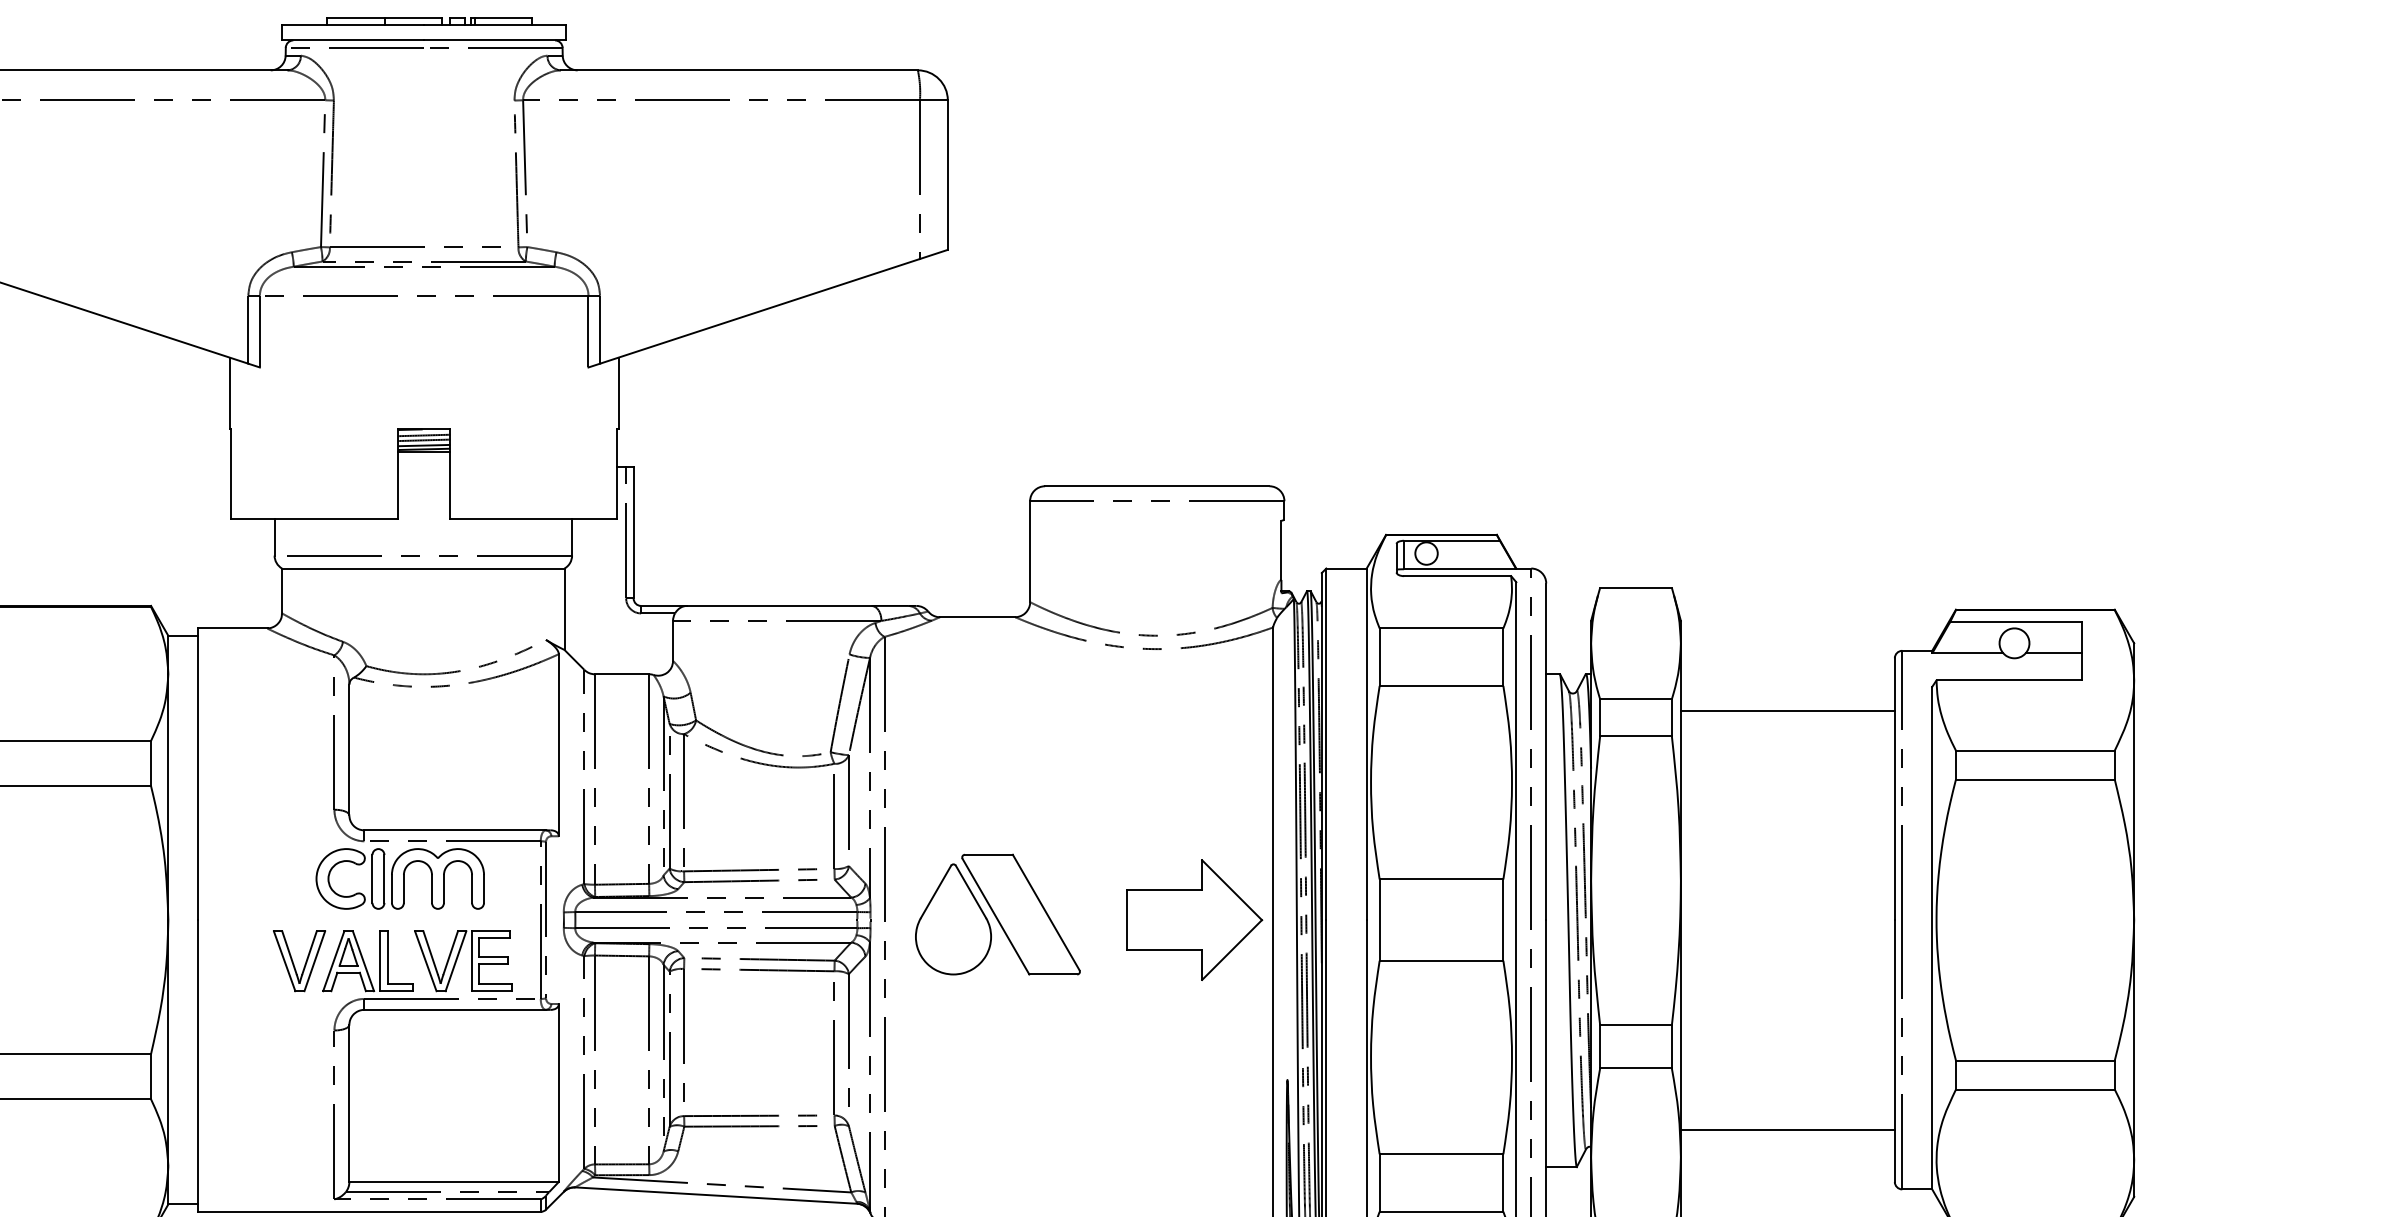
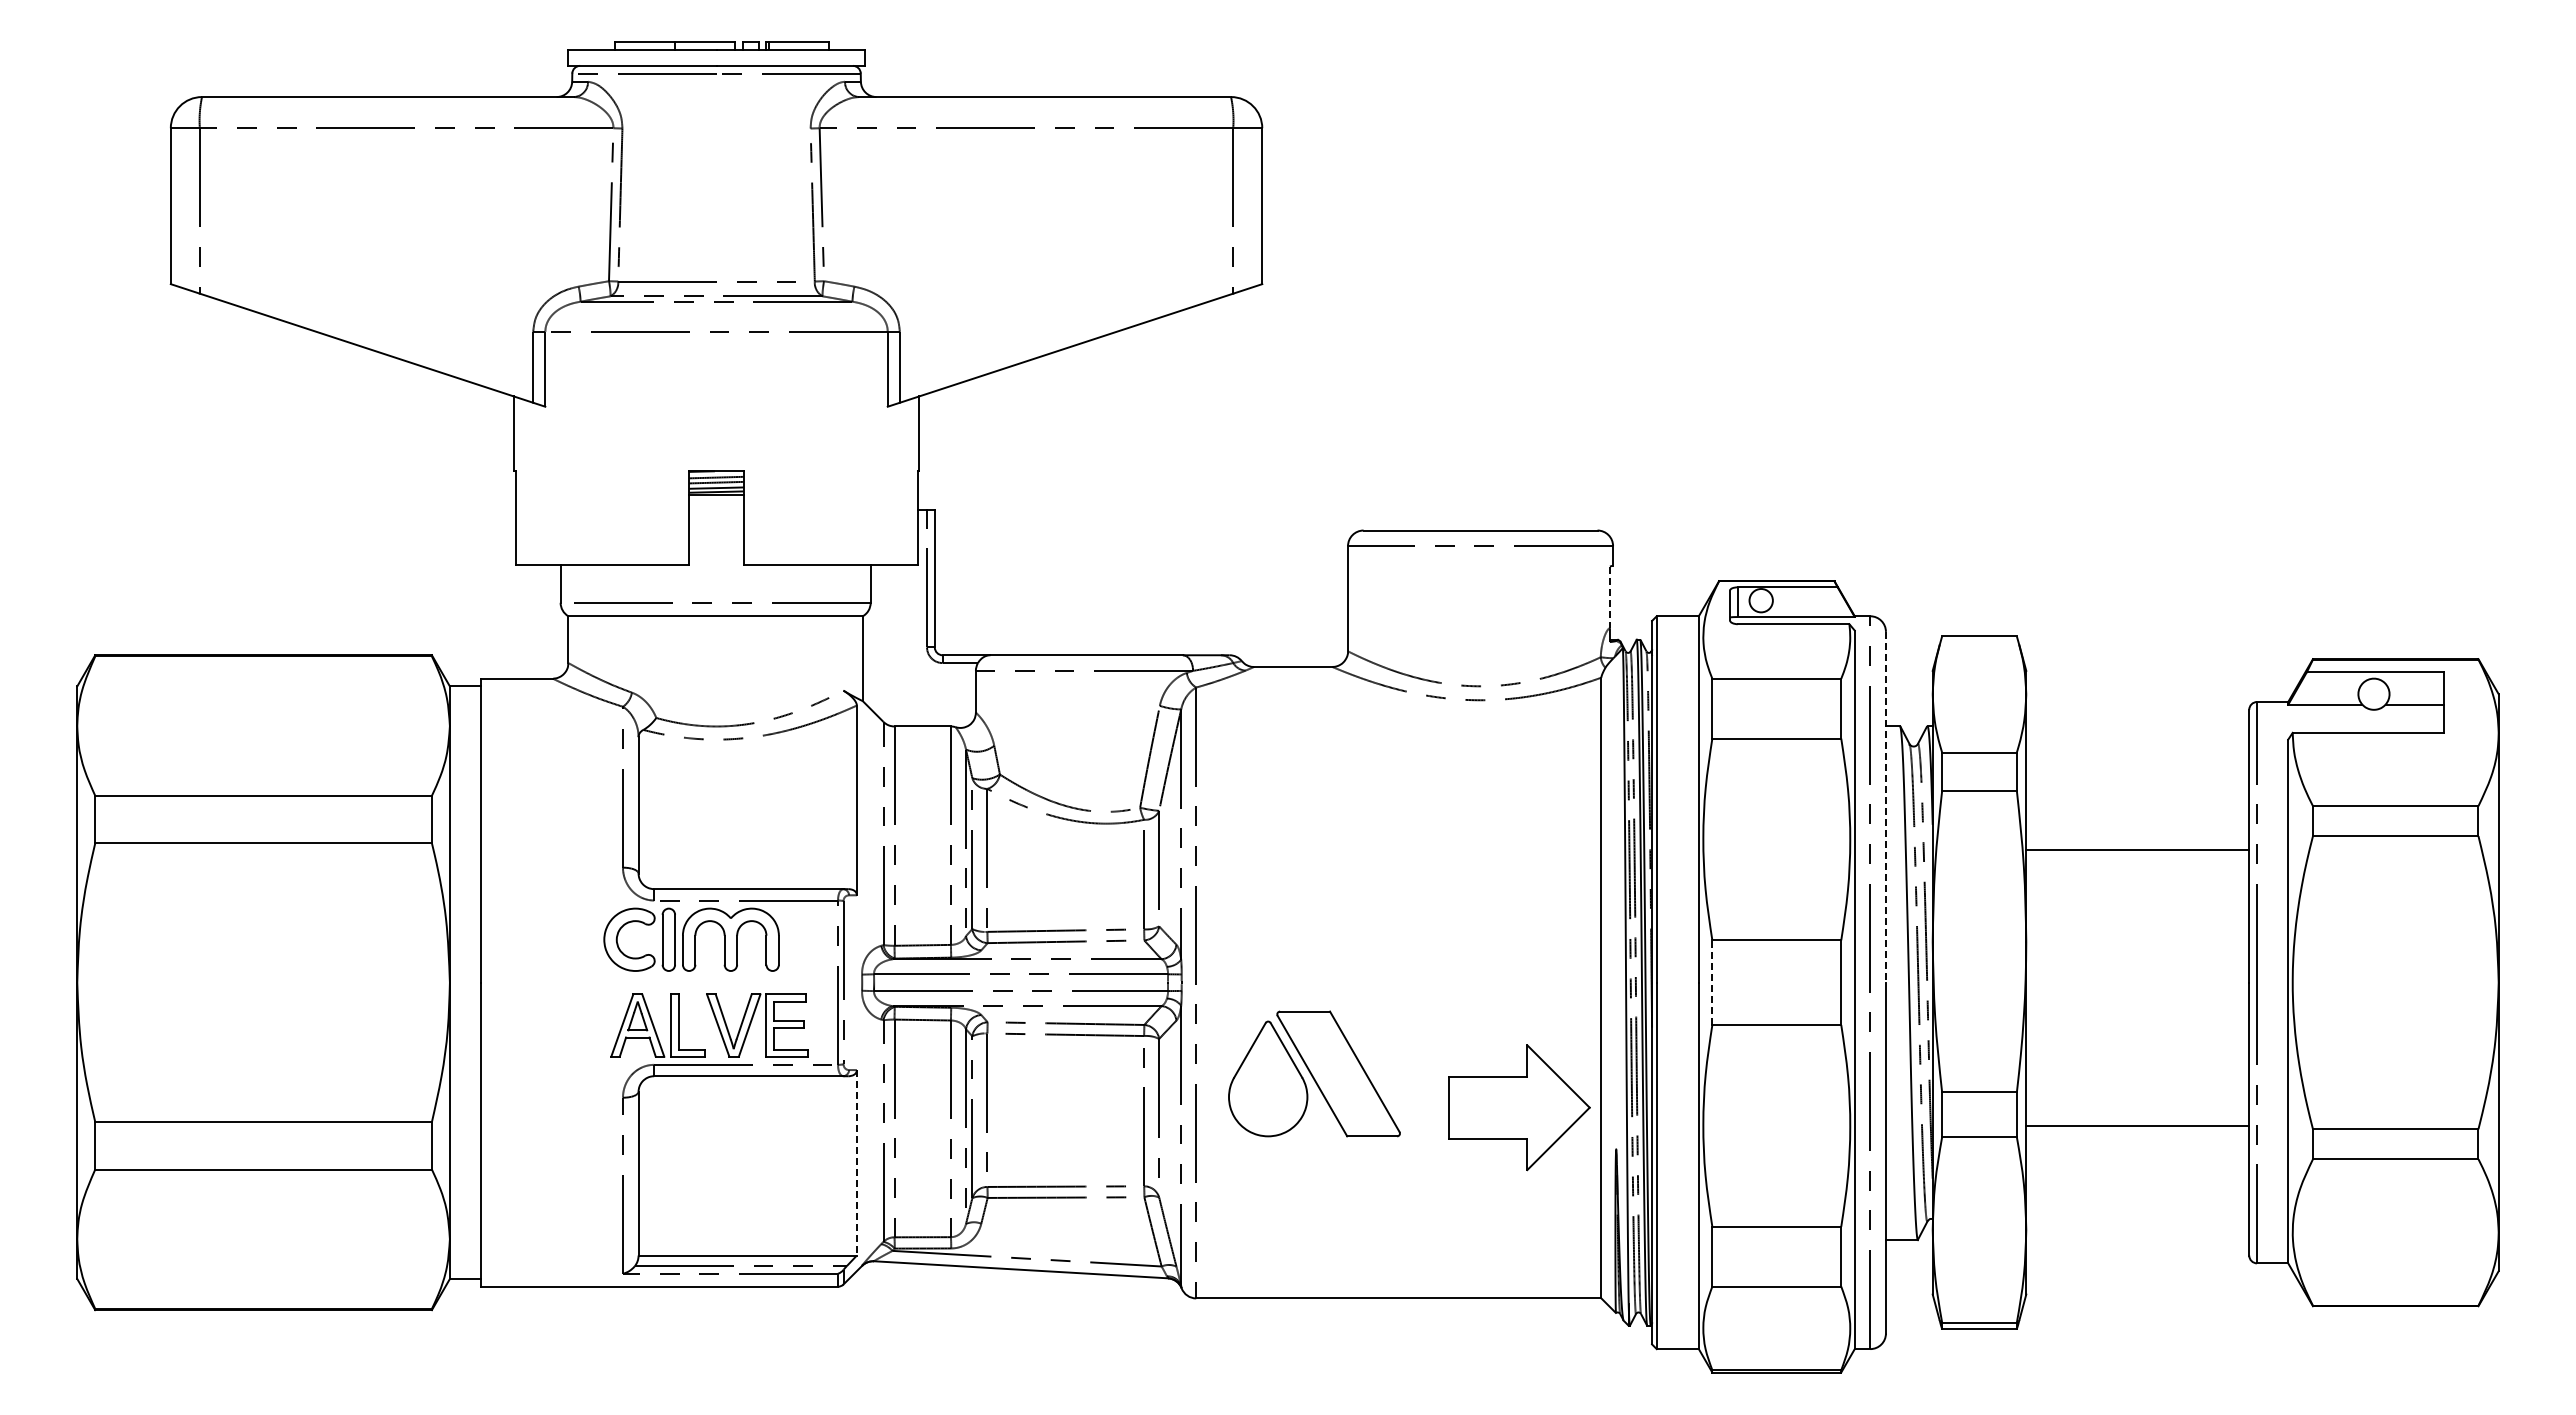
line: (1280, 550) -> (1609, 597), solid -> dashed
line: (1787, 710) -> (2137, 850), moved
line: (1545, 752) -> (1885, 807), solid -> dashed
part: (997, 914) -> (1314, 1073), moved
part: (1194, 919) -> (1519, 1107), moved
line: (1379, 919) -> (1712, 982), solid -> dashed
part: (293, 962) -> (580, 1026), removed
line: (558, 1092) -> (856, 1162), solid -> dashed
line: (1787, 1129) -> (2137, 1125), moved

